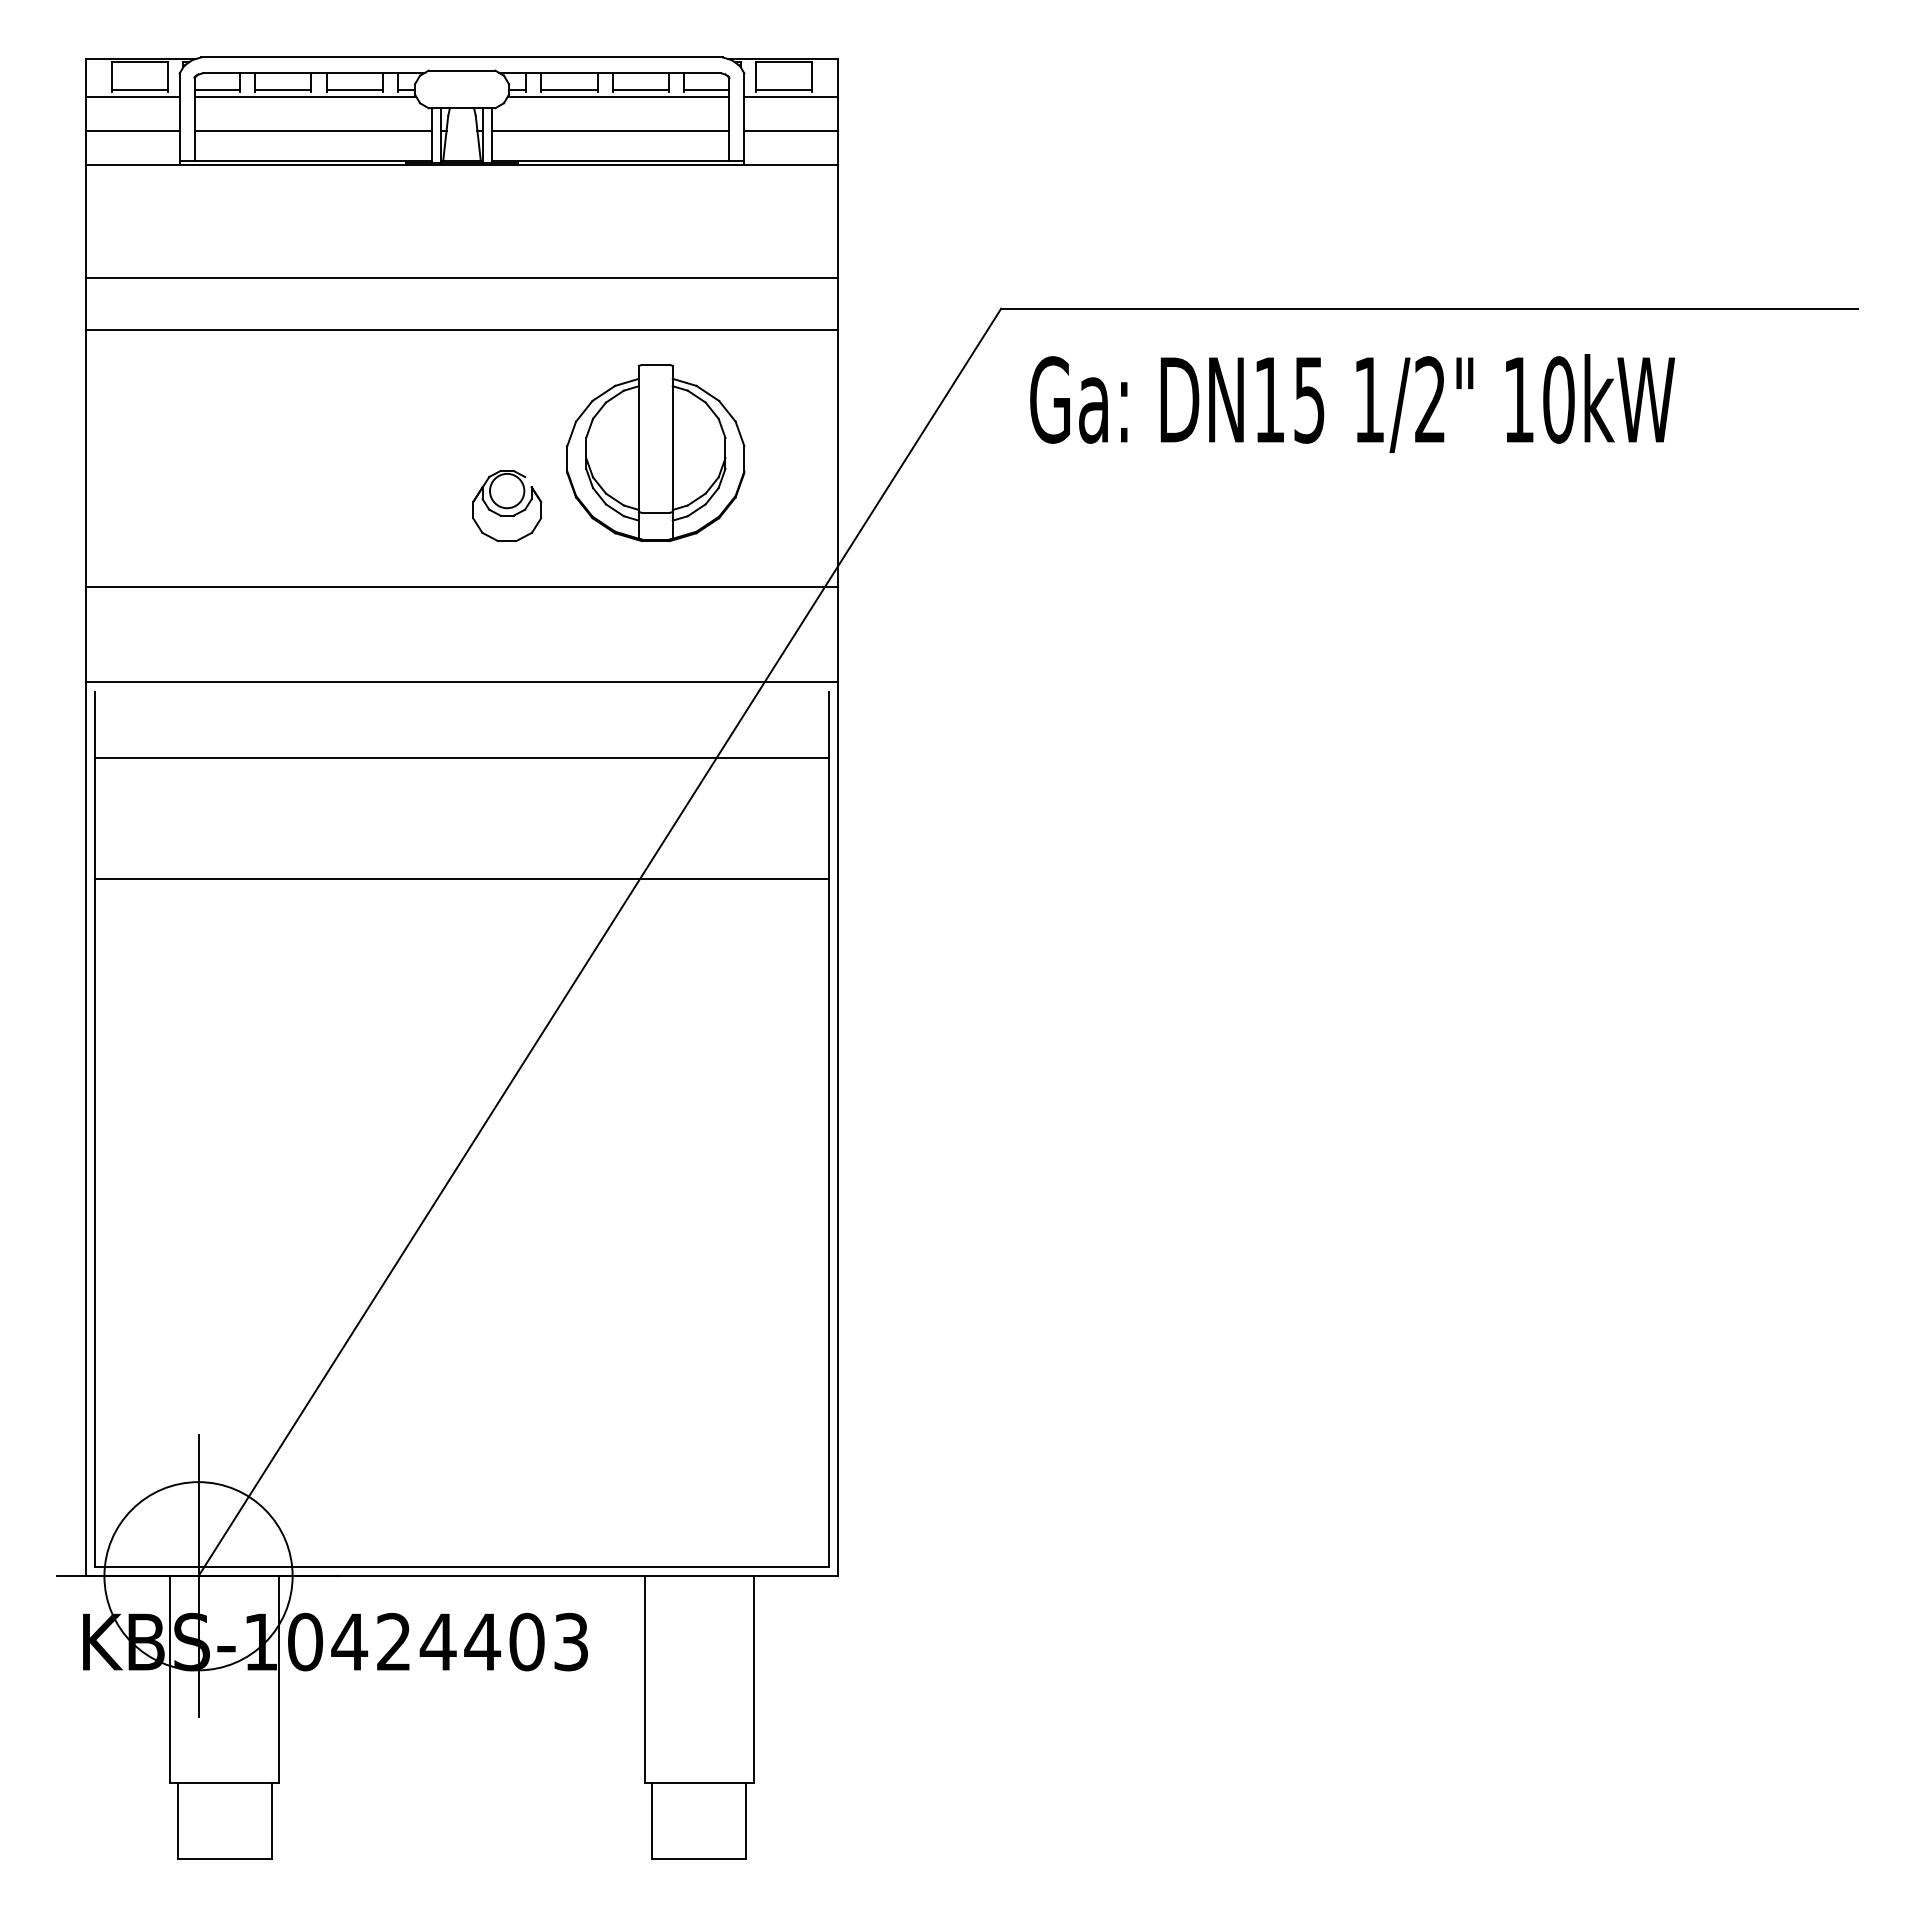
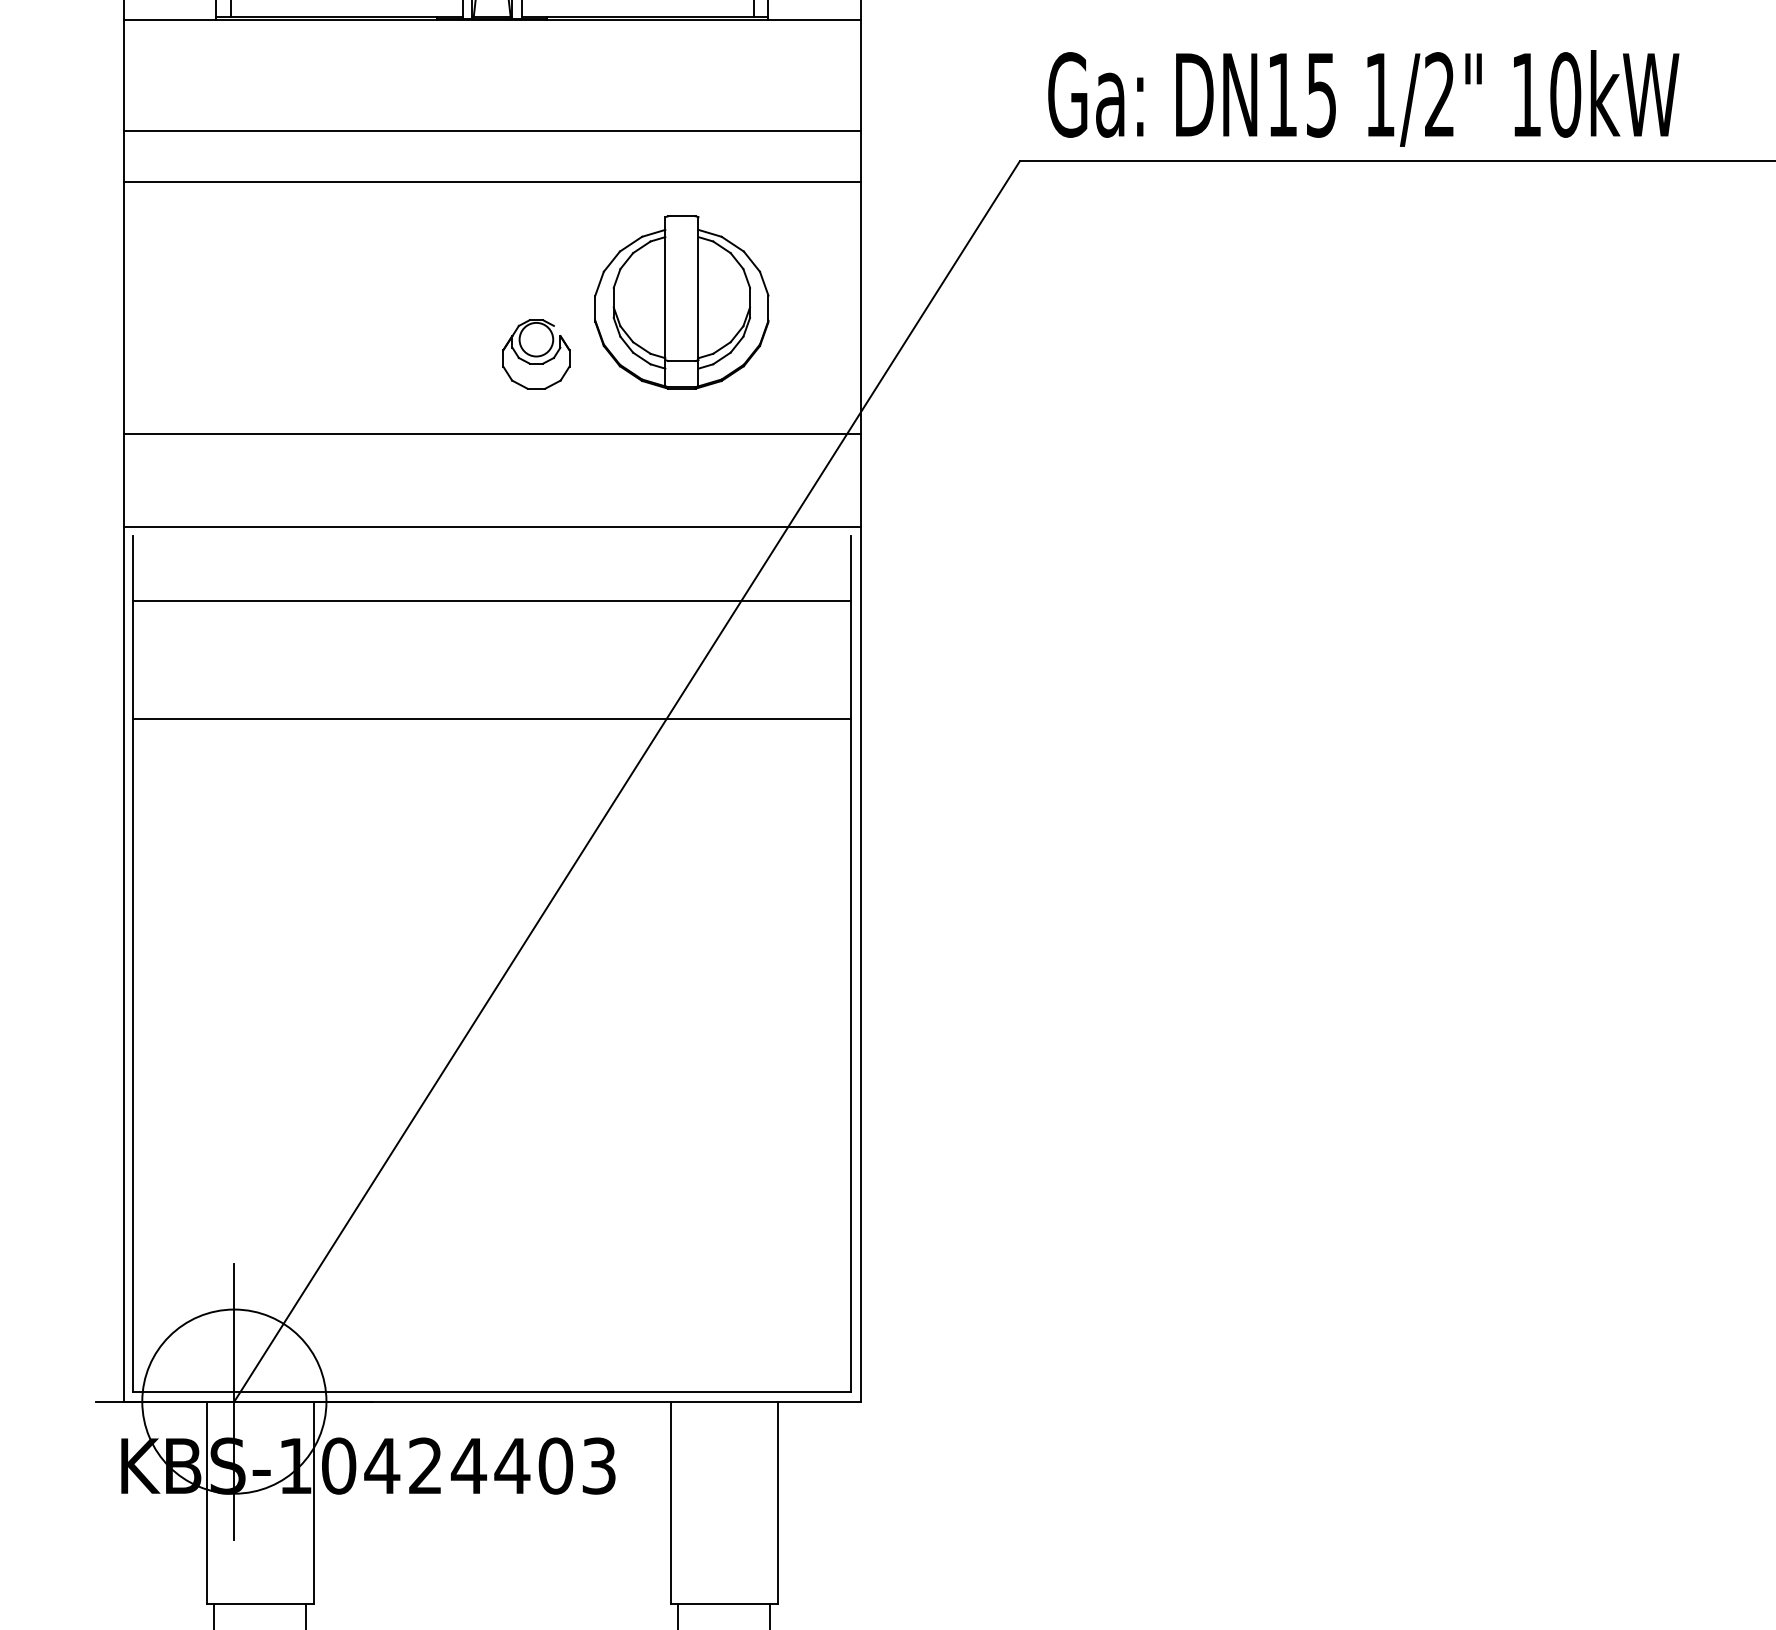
text: (1352, 403) -> (1363, 98), moved

